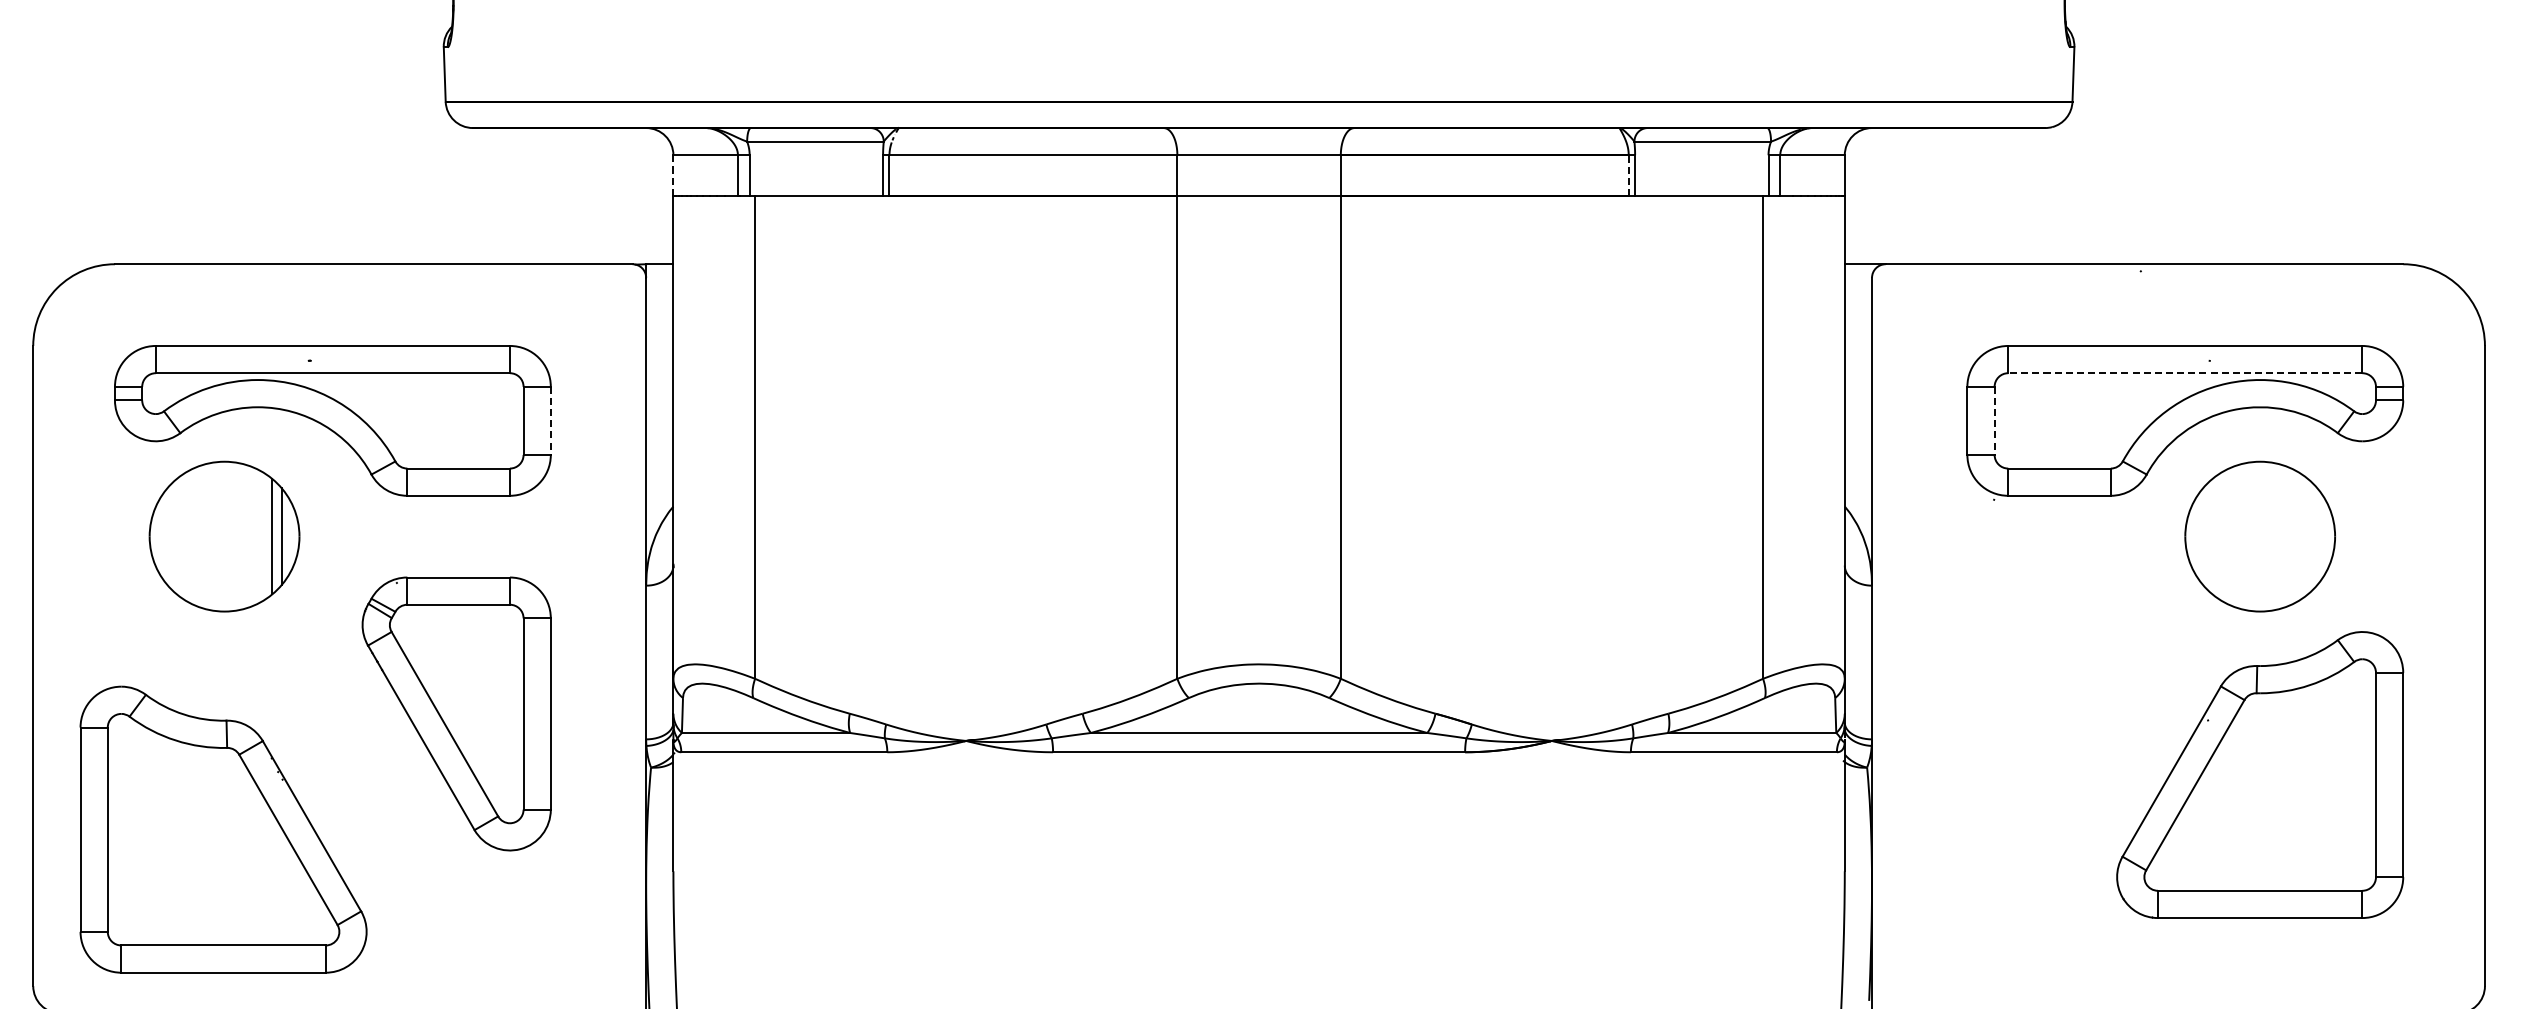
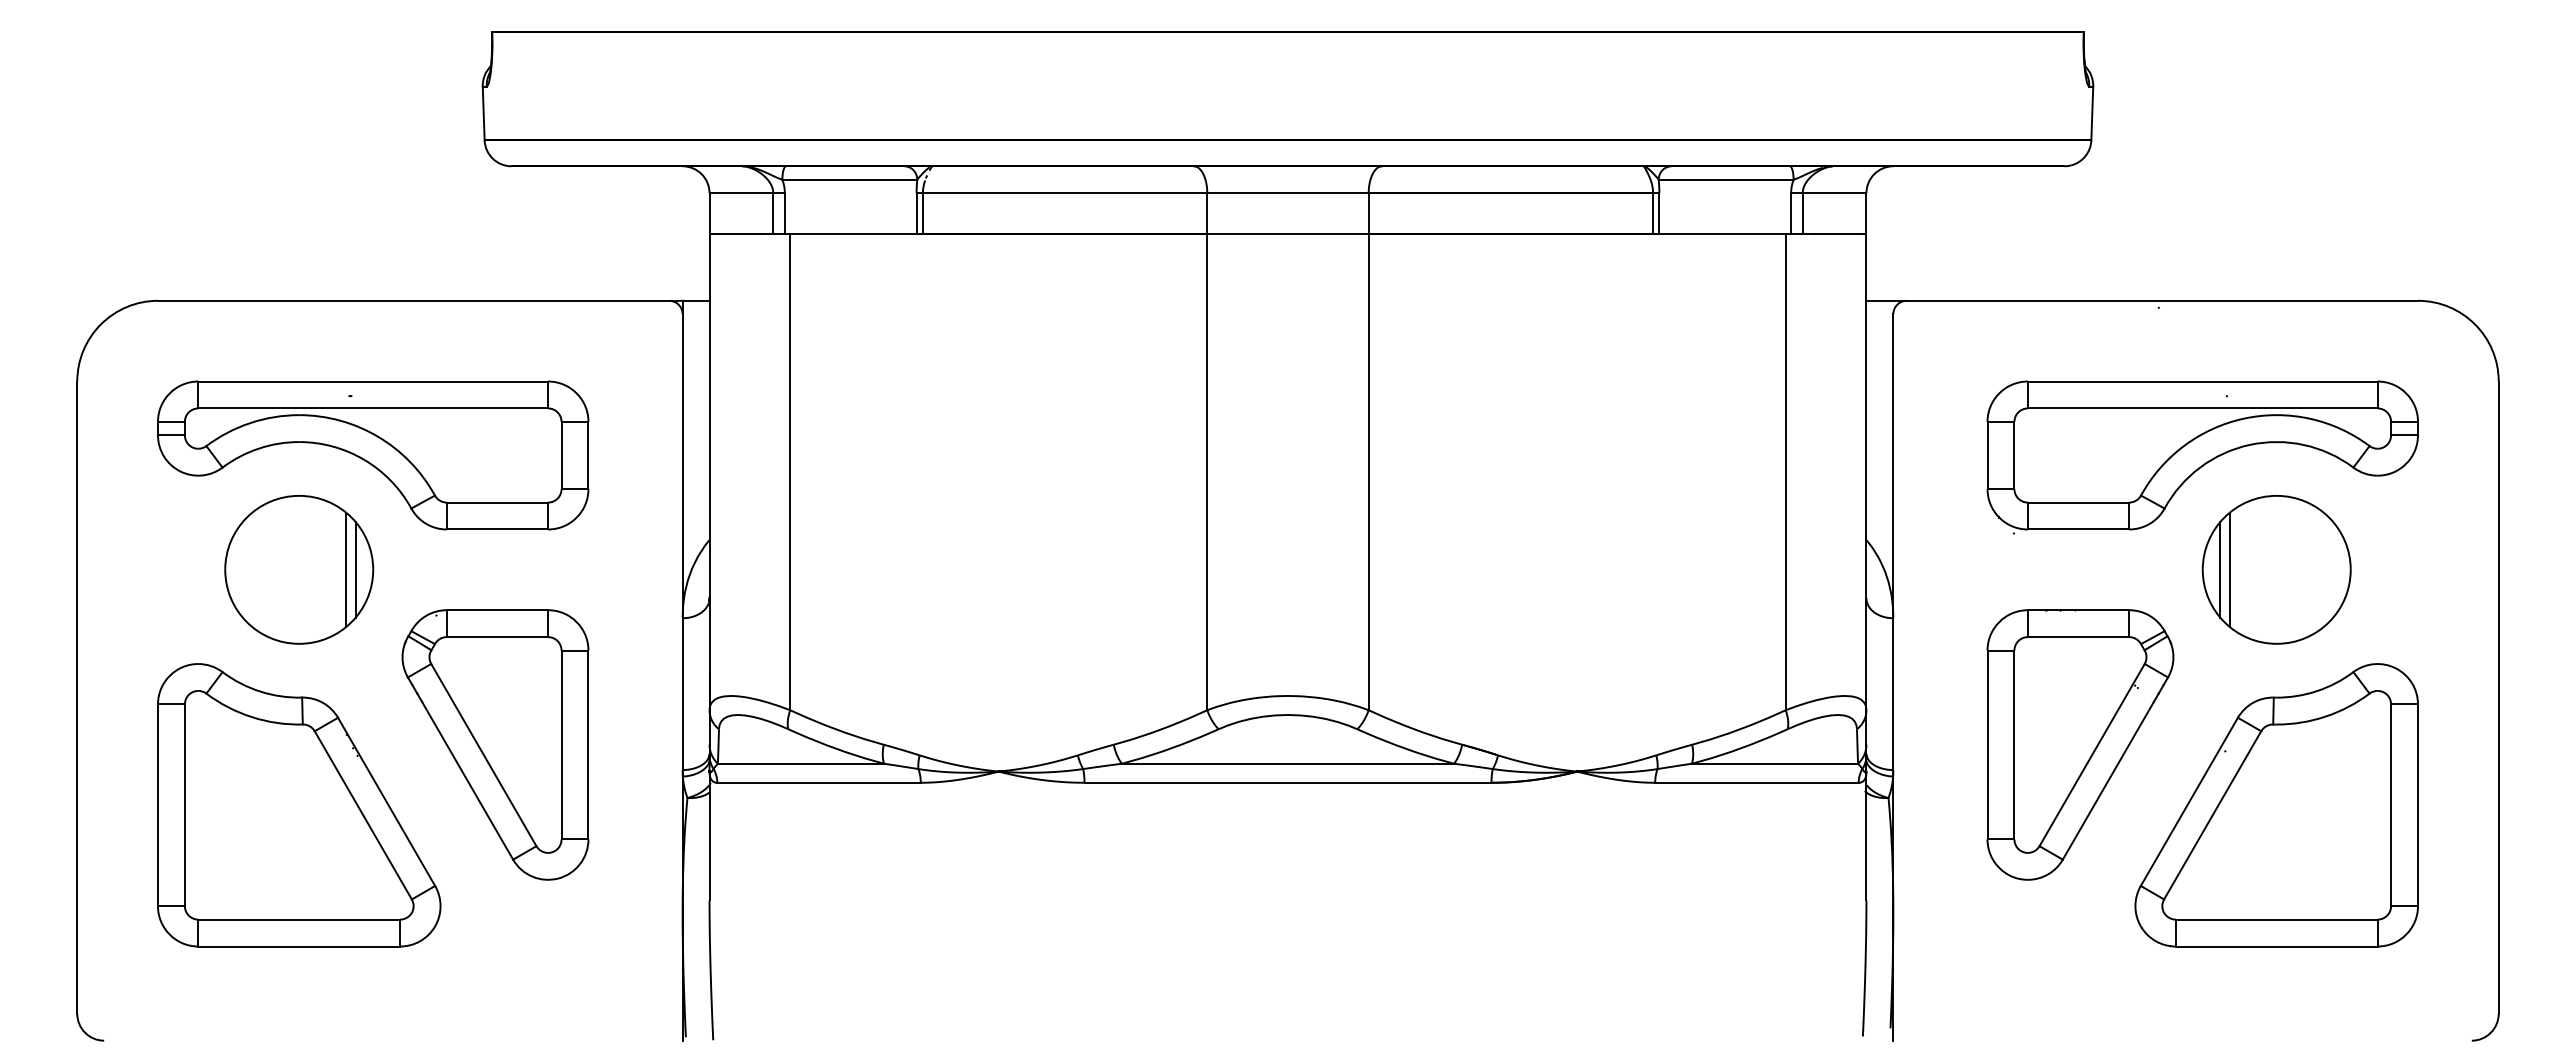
line: (1629, 174) -> (1653, 212), dashed -> solid
line: (673, 175) -> (709, 213), dashed -> solid
line: (2185, 373) -> (2202, 408), dashed -> solid
line: (550, 420) -> (588, 455), dashed -> solid
line: (1994, 420) -> (2014, 455), dashed -> solid
part: (224, 536) -> (299, 569), moved
line: (2203, 536) -> (2220, 569), added
line: (2212, 536) -> (2229, 569), added
part: (2061, 713) -> (2080, 744), added
part: (223, 829) -> (299, 805), moved

